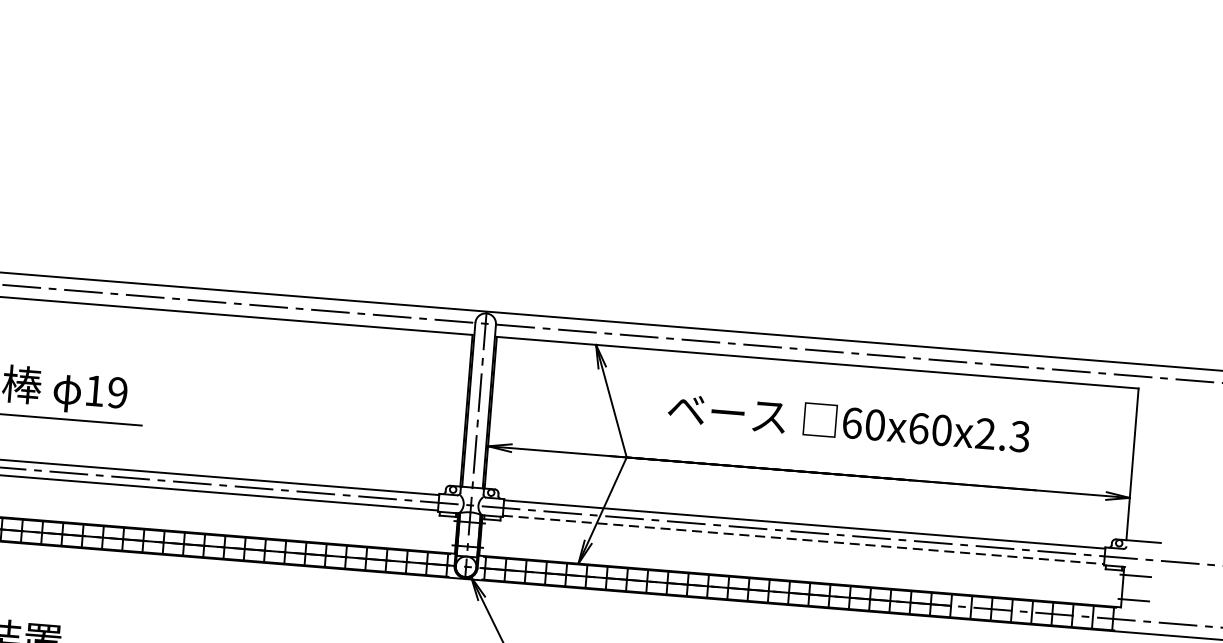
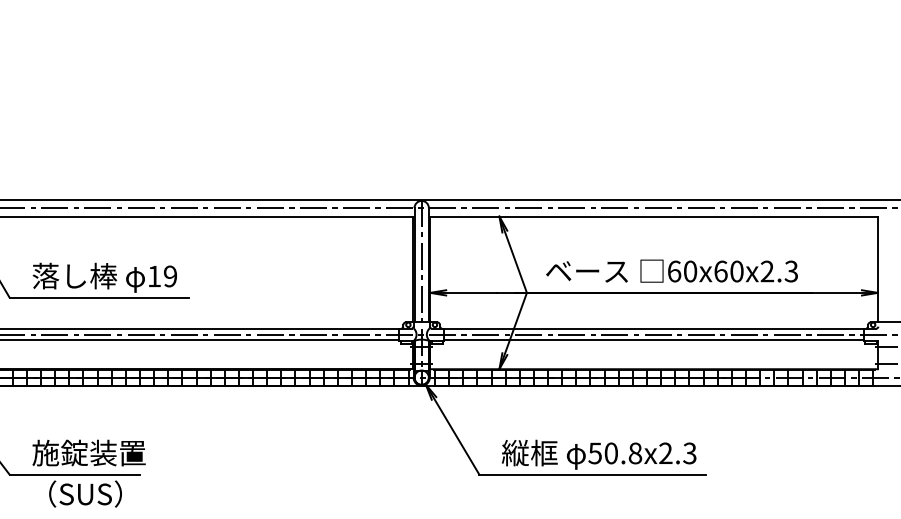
text: (848, 421) -> (671, 270), moved
line: (804, 540) -> (654, 340), dashed -> solid

